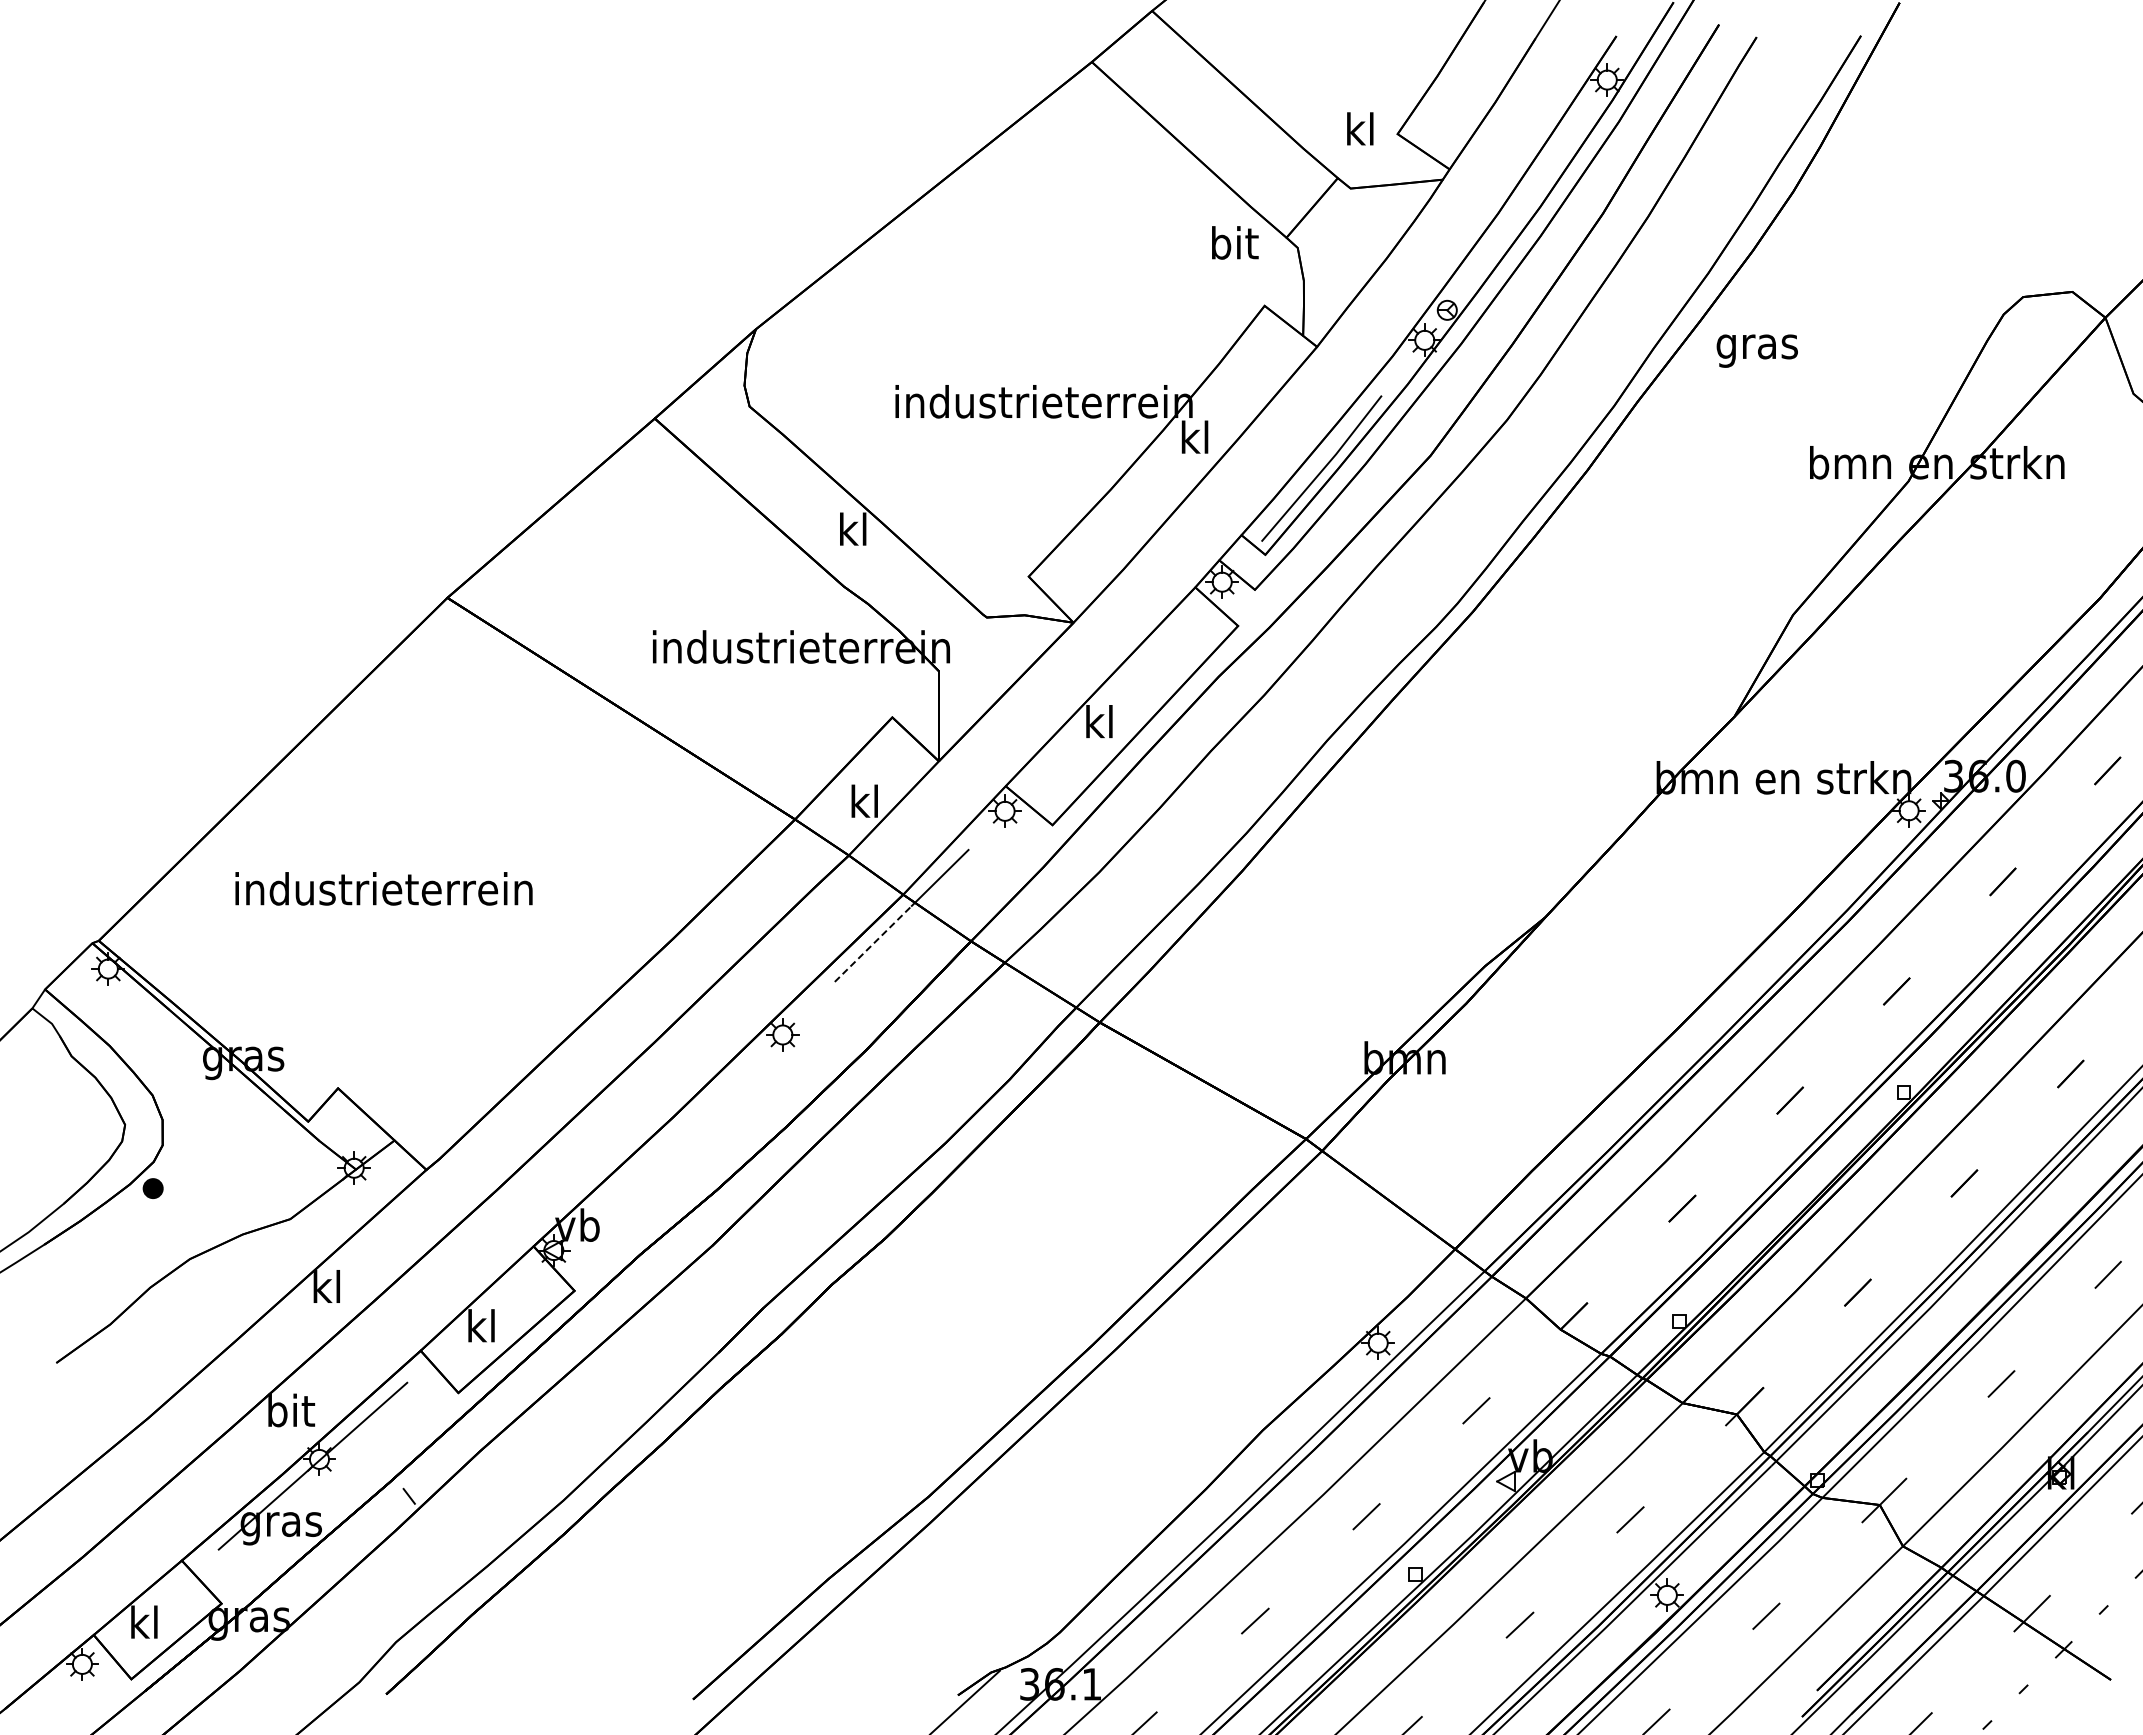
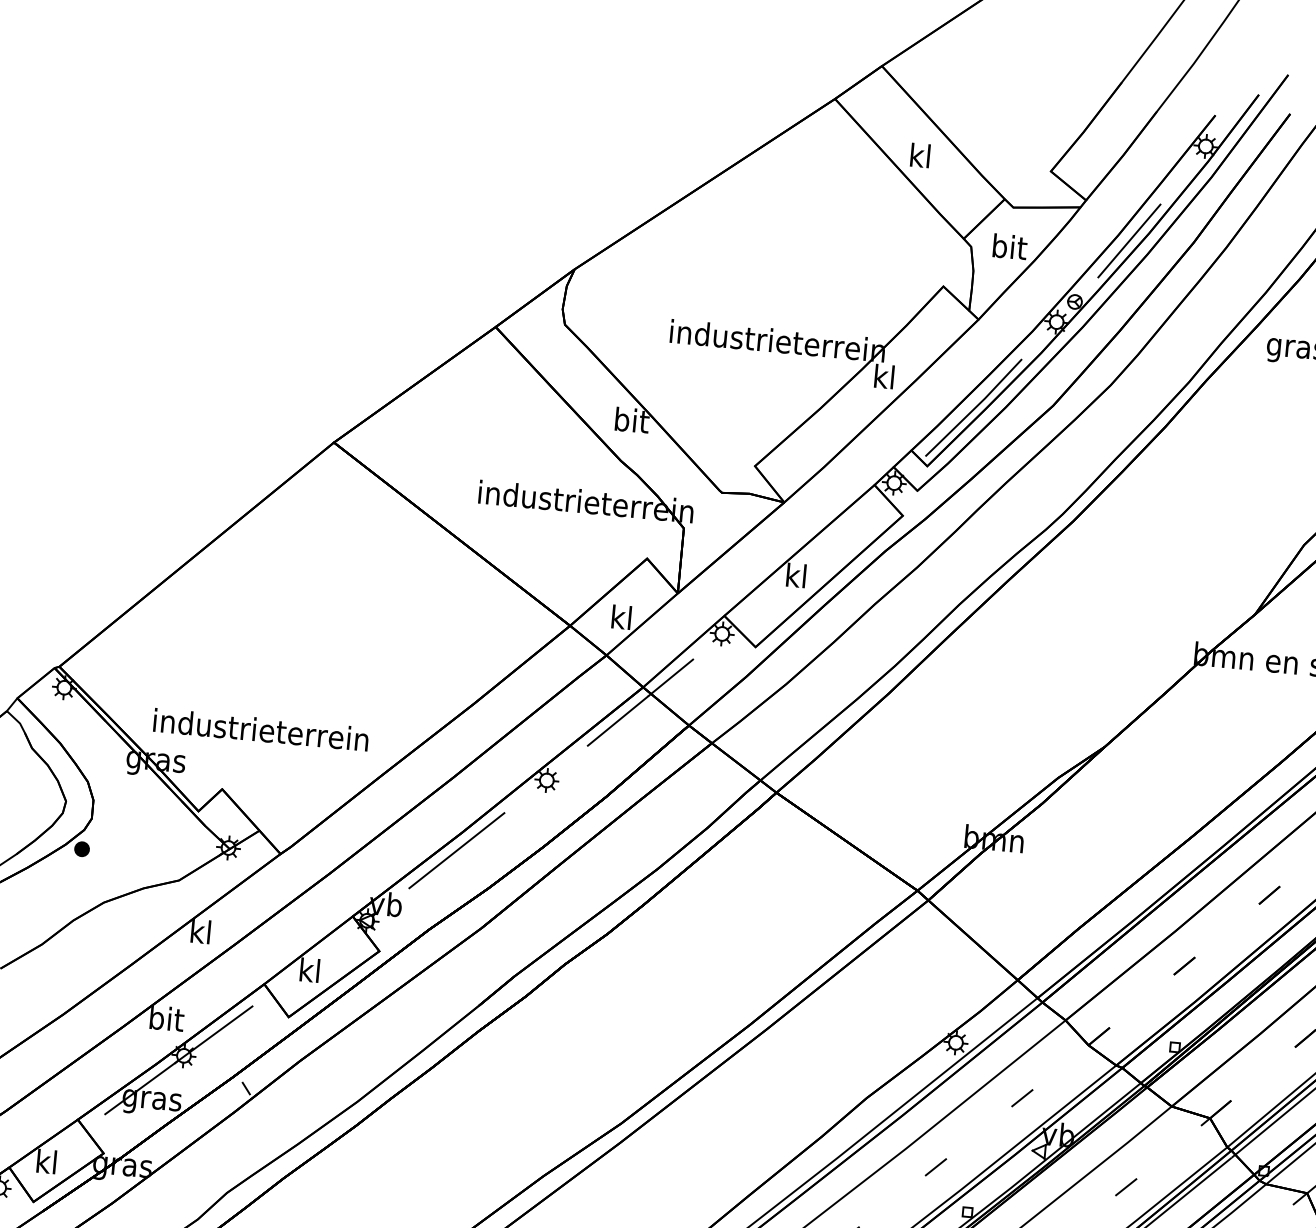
text: (1360, 128) -> (920, 155), moved
line: (1514, 219) -> (1129, 240), added
text: (1235, 242) -> (1010, 246), moved
text: (854, 529) -> (632, 420), kl -> bit
text: (383, 888) -> (260, 729), moved
line: (873, 944) -> (618, 721), dashed -> solid
line: (667, 1142) -> (456, 850), added

